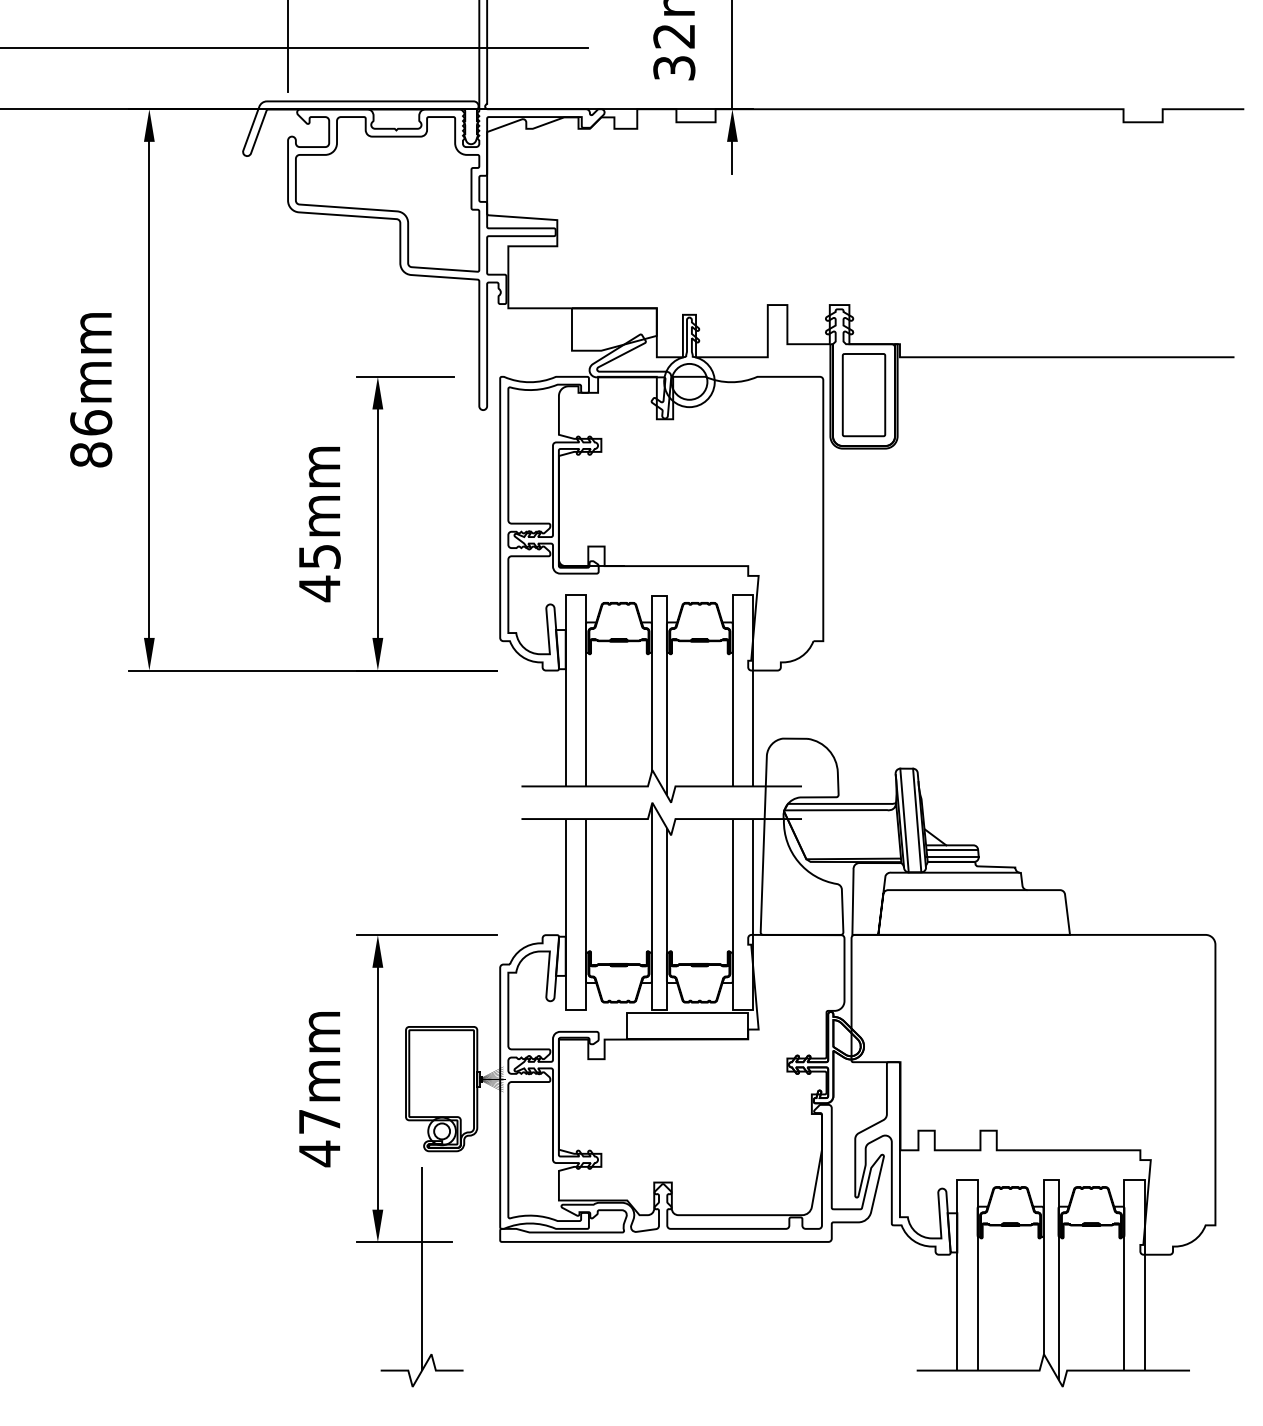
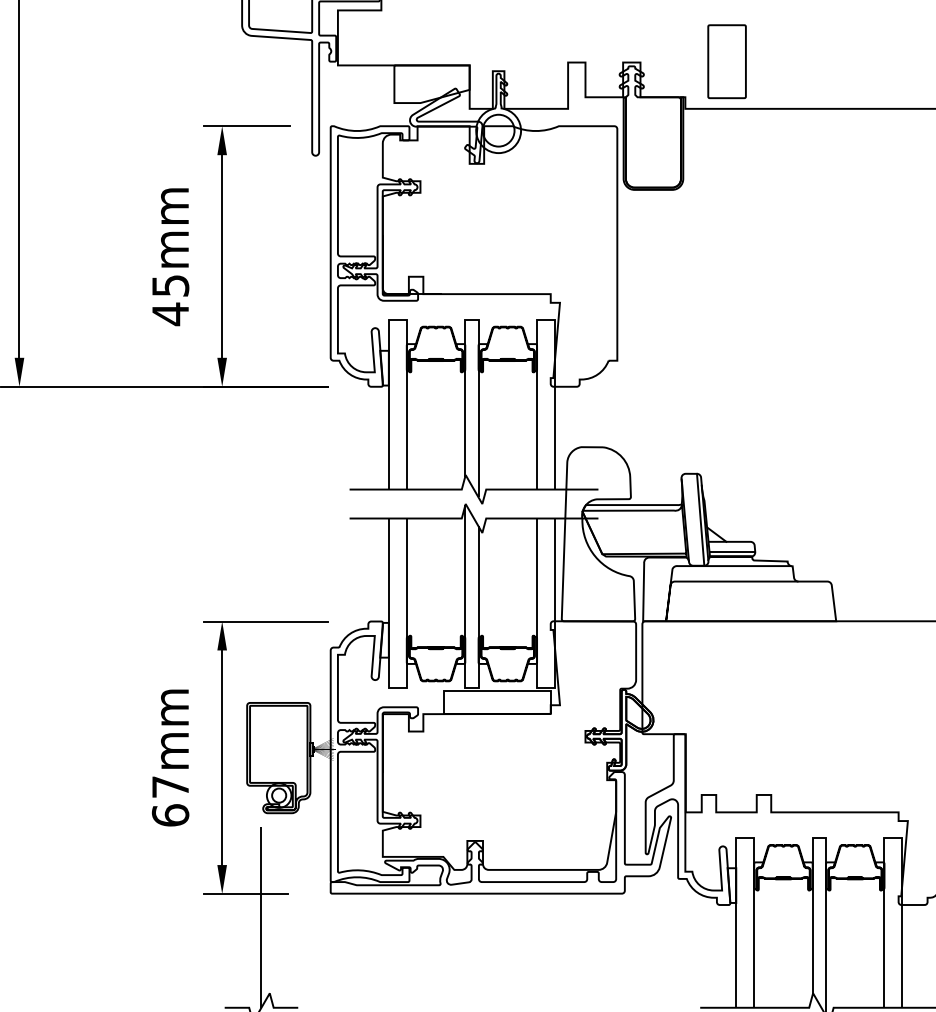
part: (863, 395) -> (726, 62), moved
line: (904, 820) -> (689, 519), removed
line: (952, 849) -> (731, 545), removed
text: (319, 1153) -> (170, 815), 47mm -> 67mm

